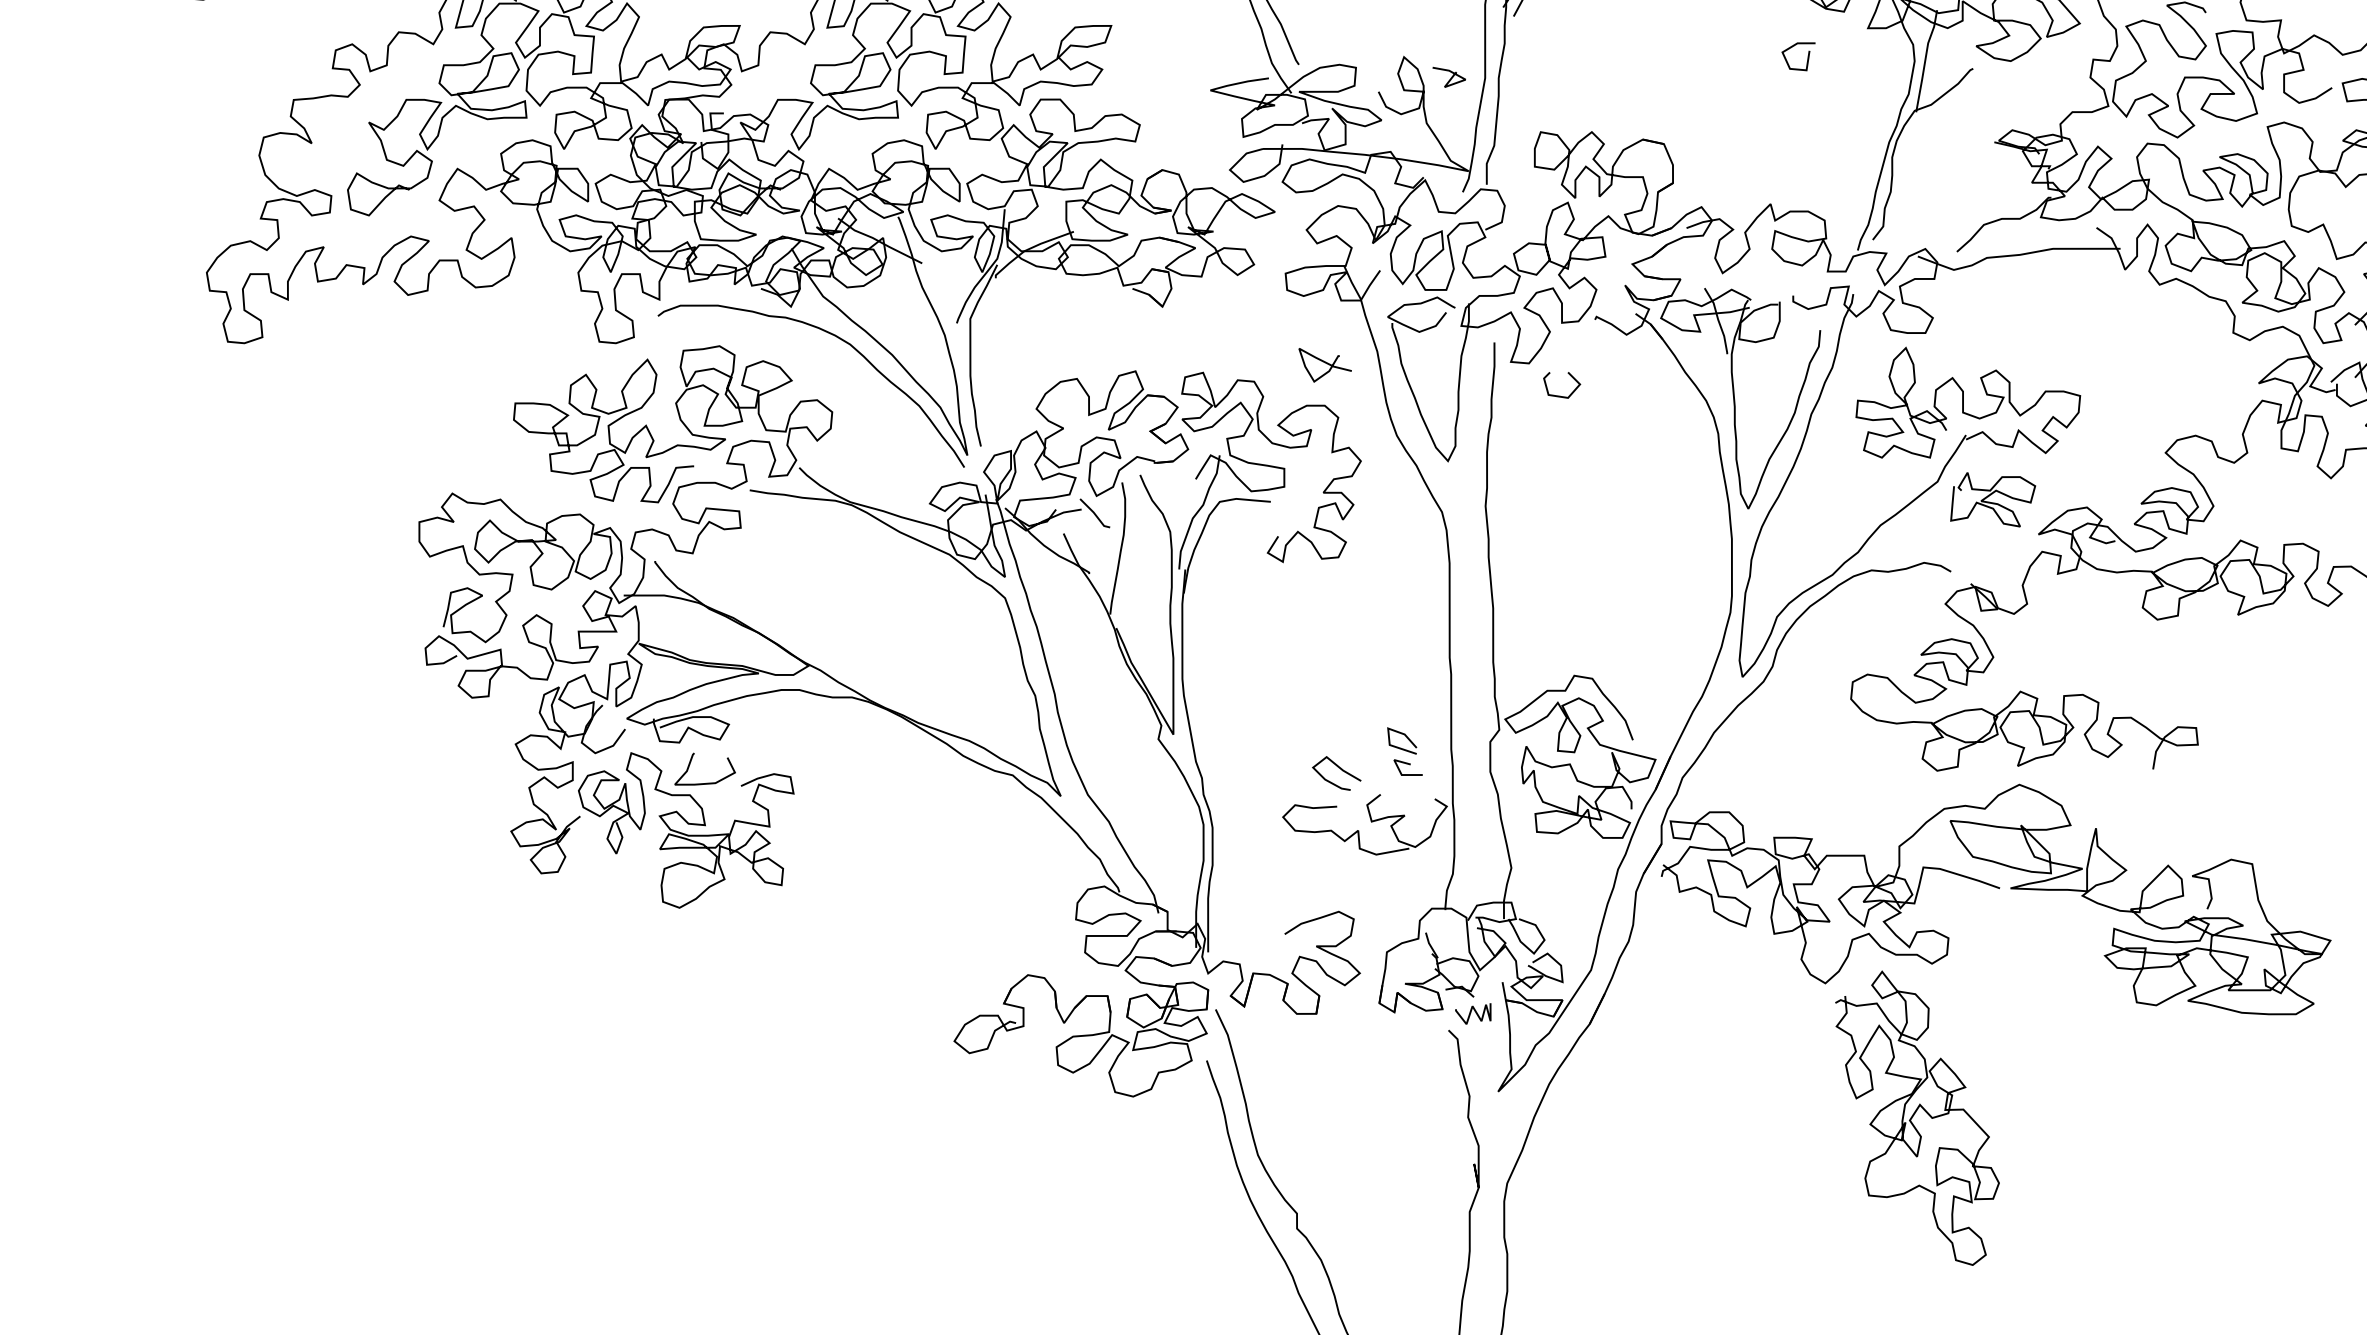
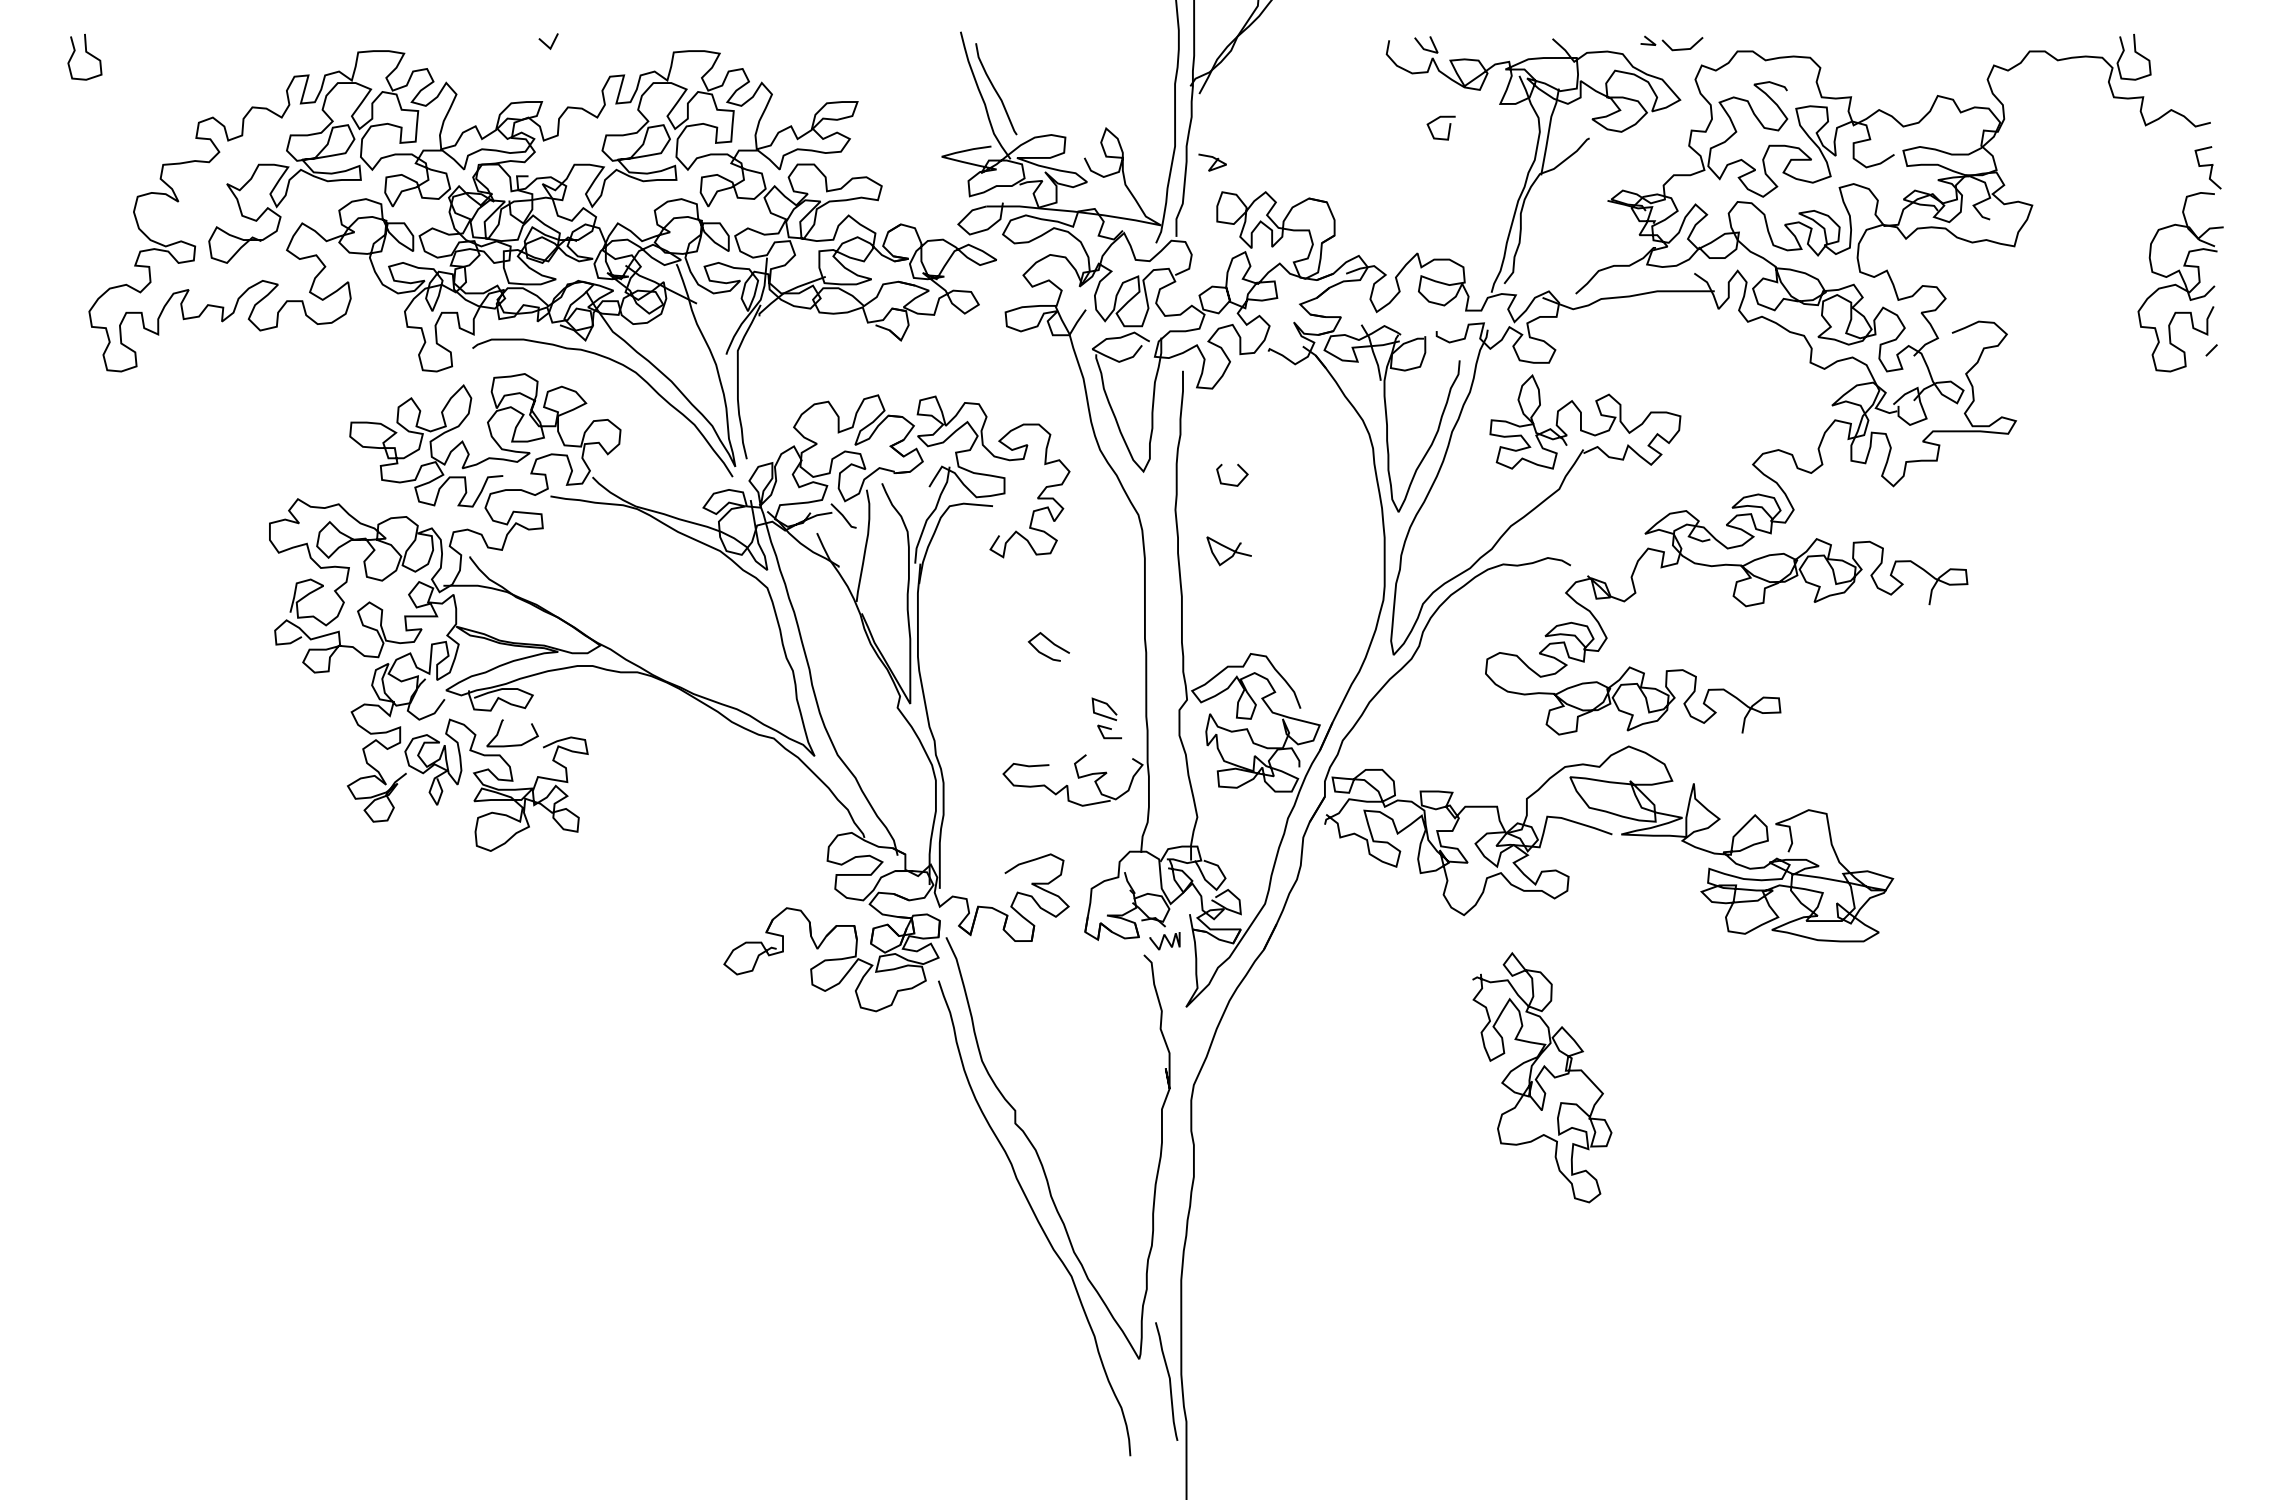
curve: (1450, 78) -> (1213, 163), moved
curve: (1324, 363) -> (1228, 549), moved
curve: (1558, 395) -> (1229, 483), moved
curve: (1993, 502) -> (1606, 506), removed
curve: (1339, 769) -> (1051, 643), moved
curve: (1915, 1114) -> (1540, 1074), moved

